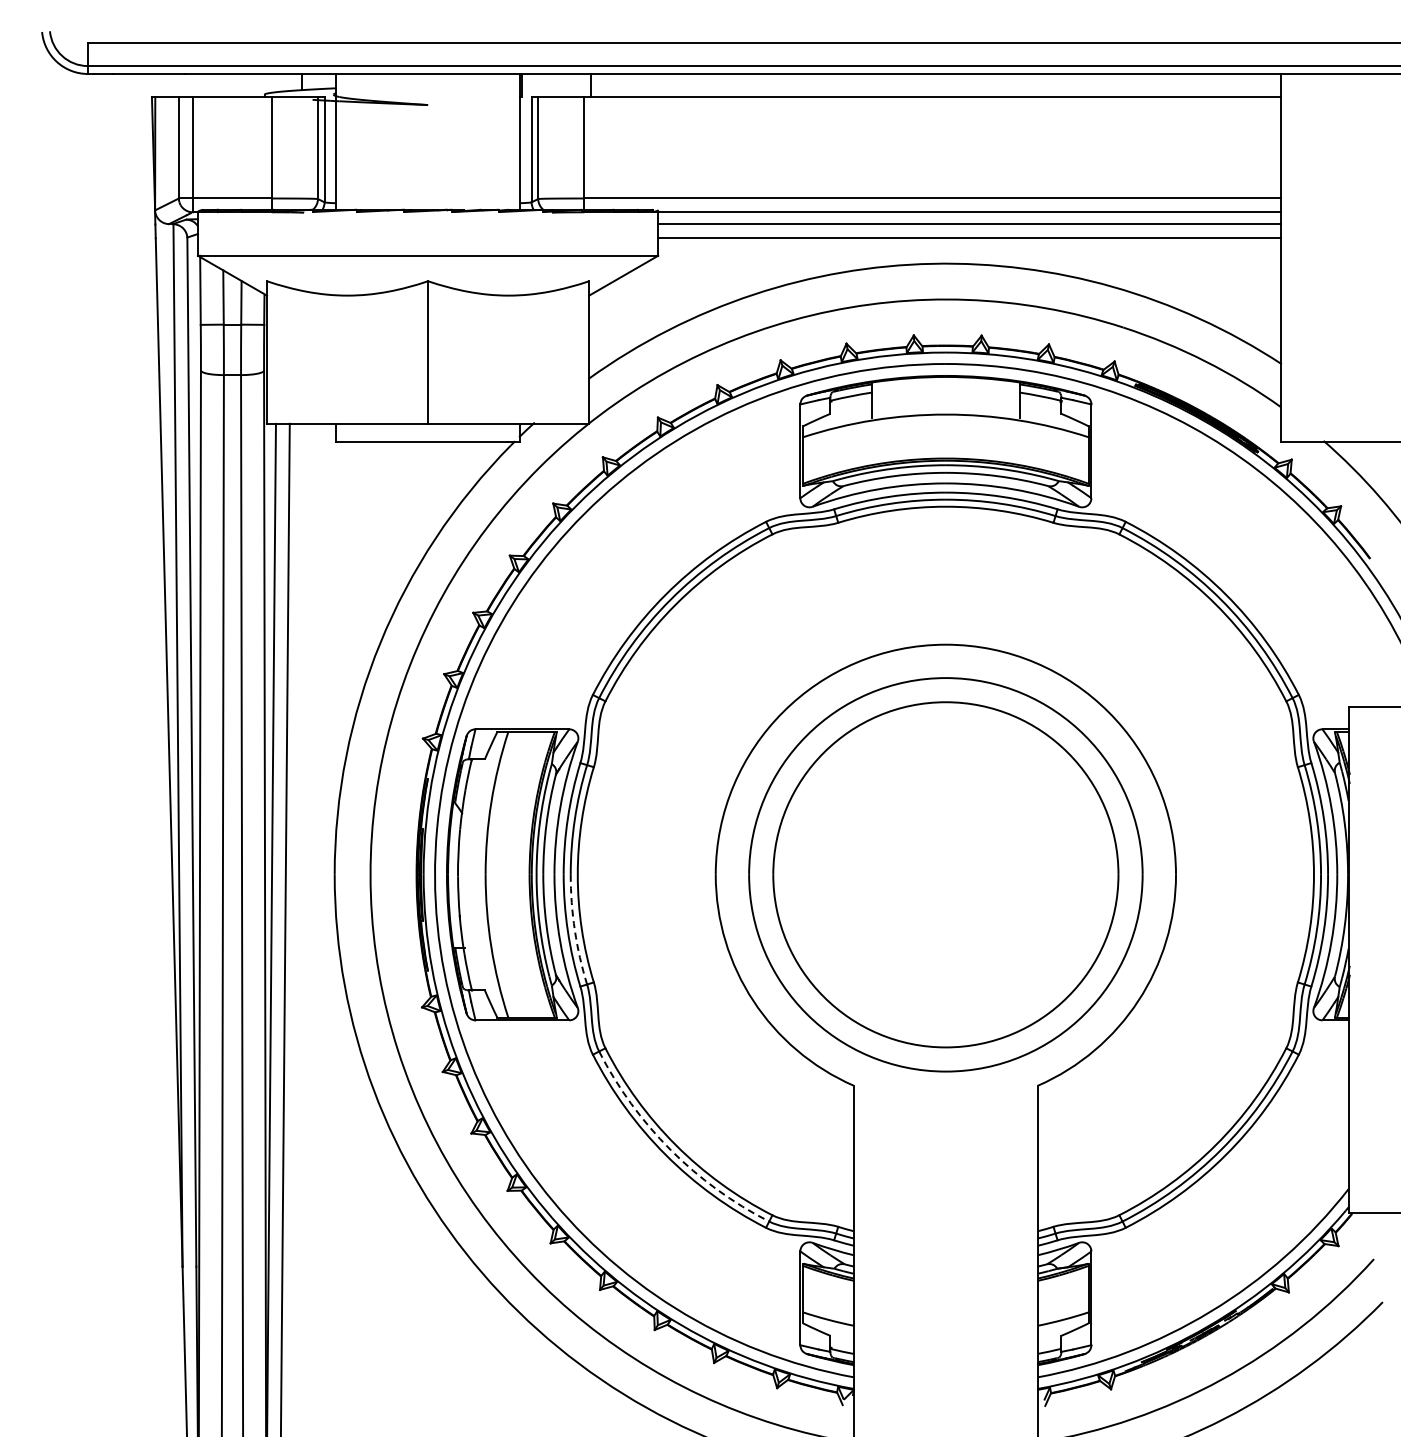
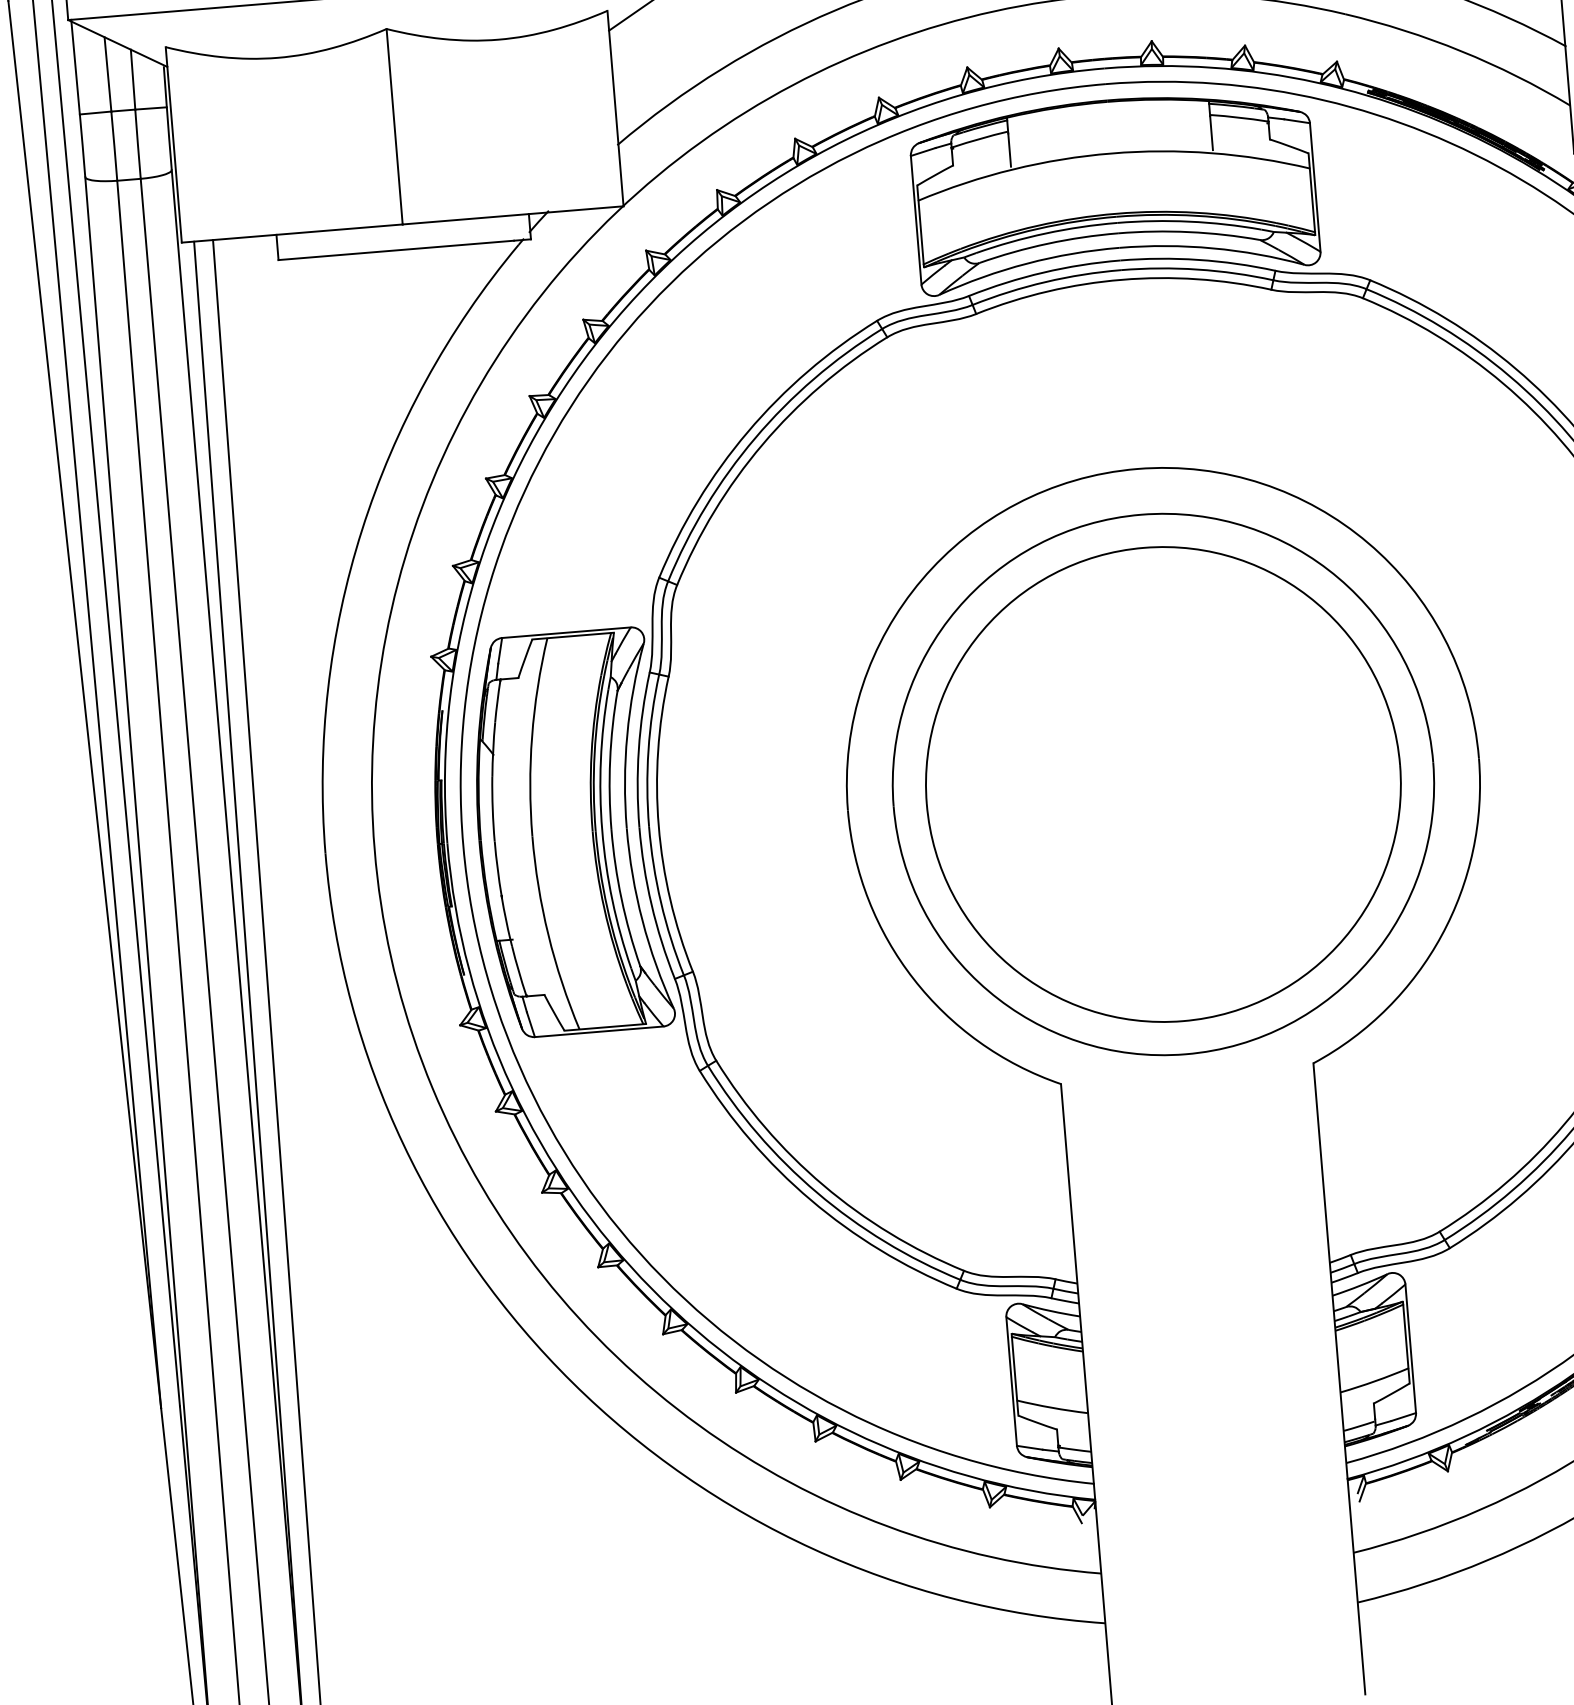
arc: (574, 930) -> (660, 902), dashed -> solid
arc: (670, 1150) -> (816, 1193), dashed -> solid

